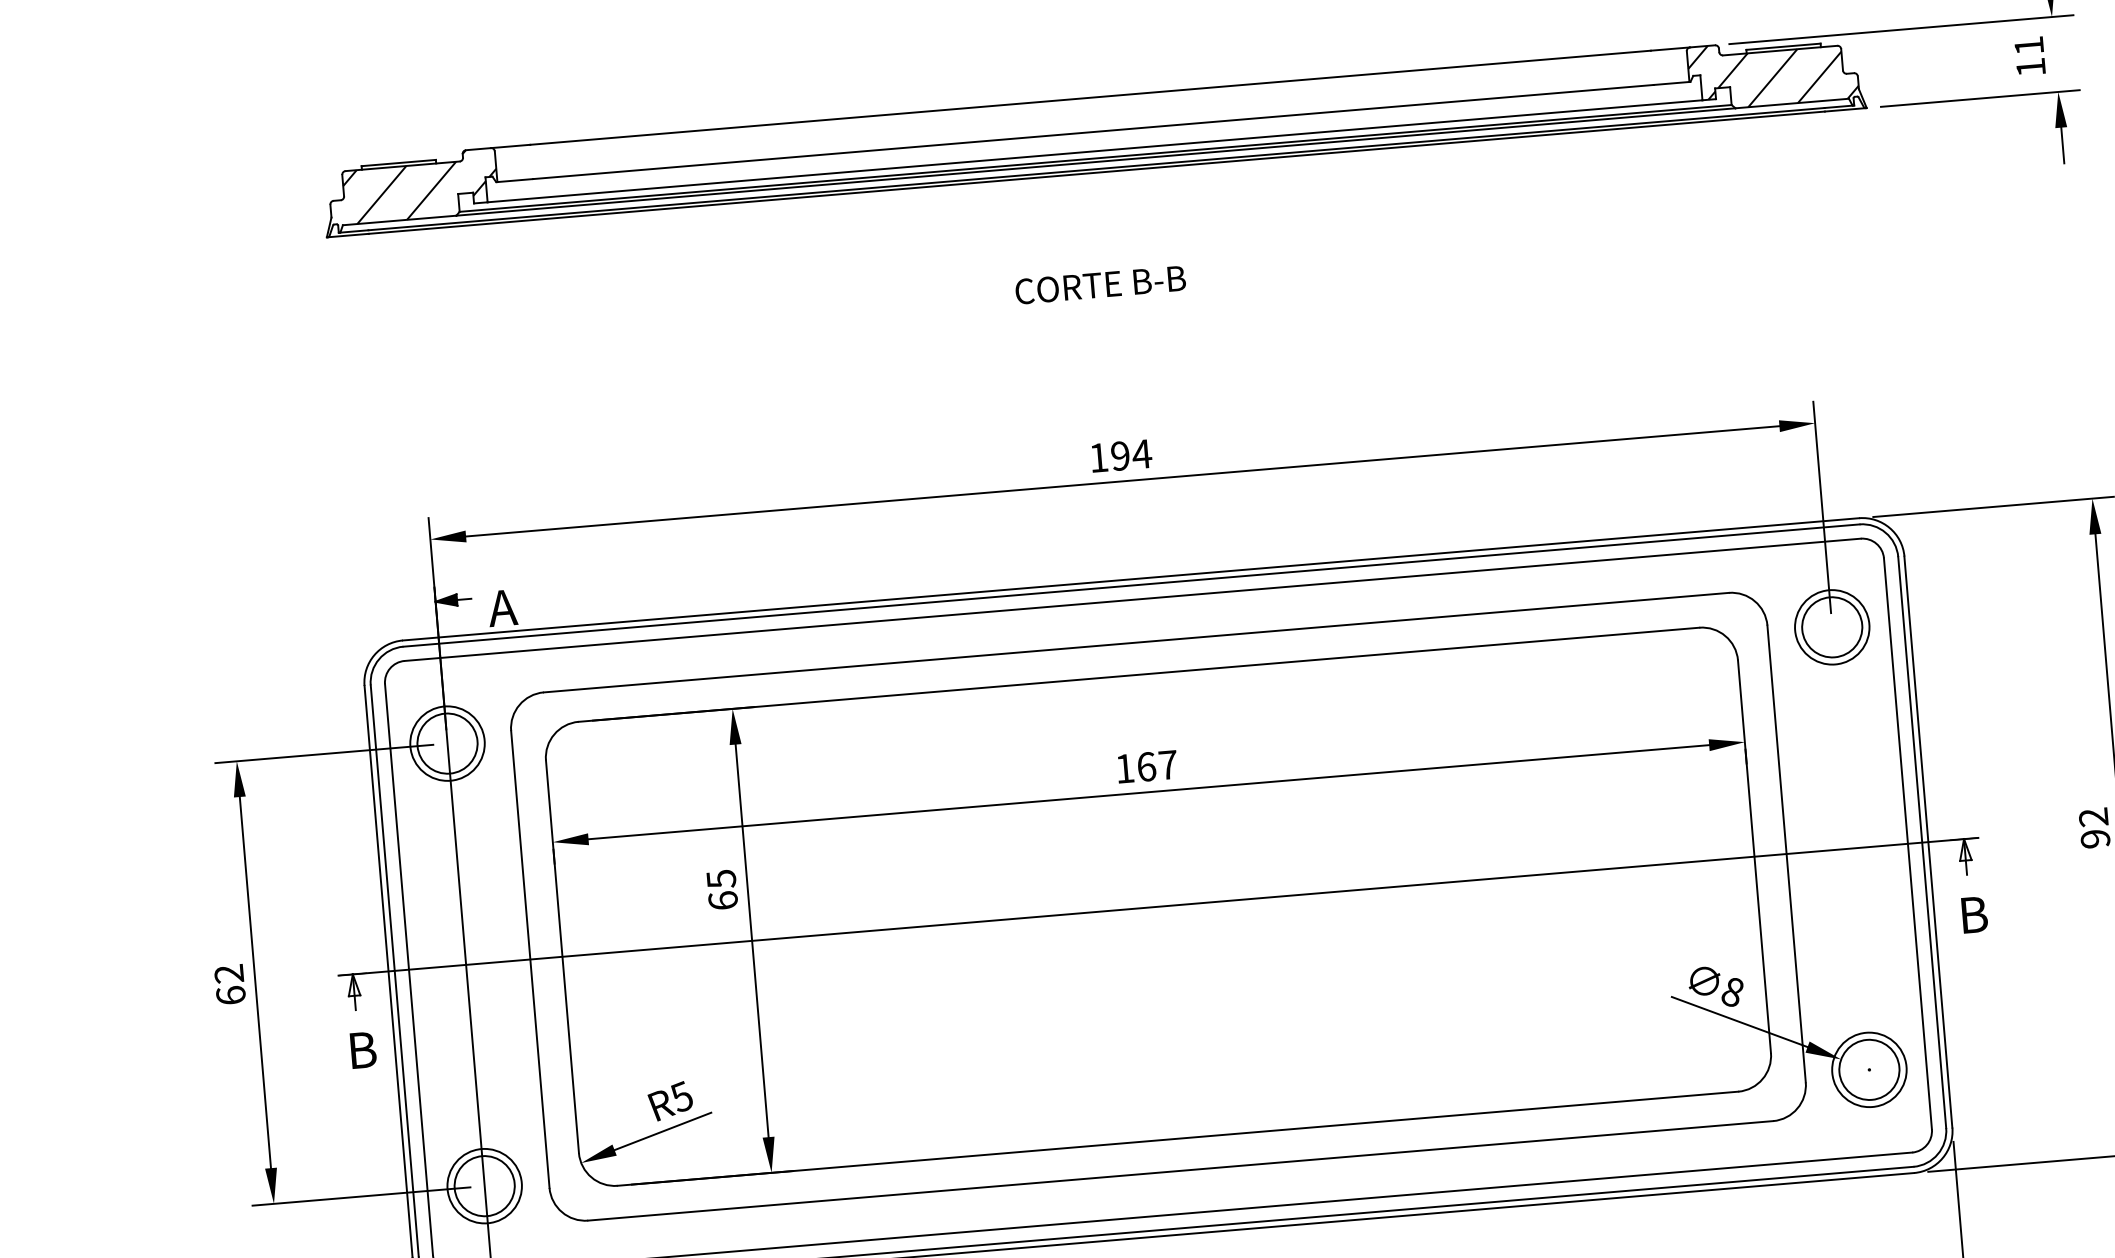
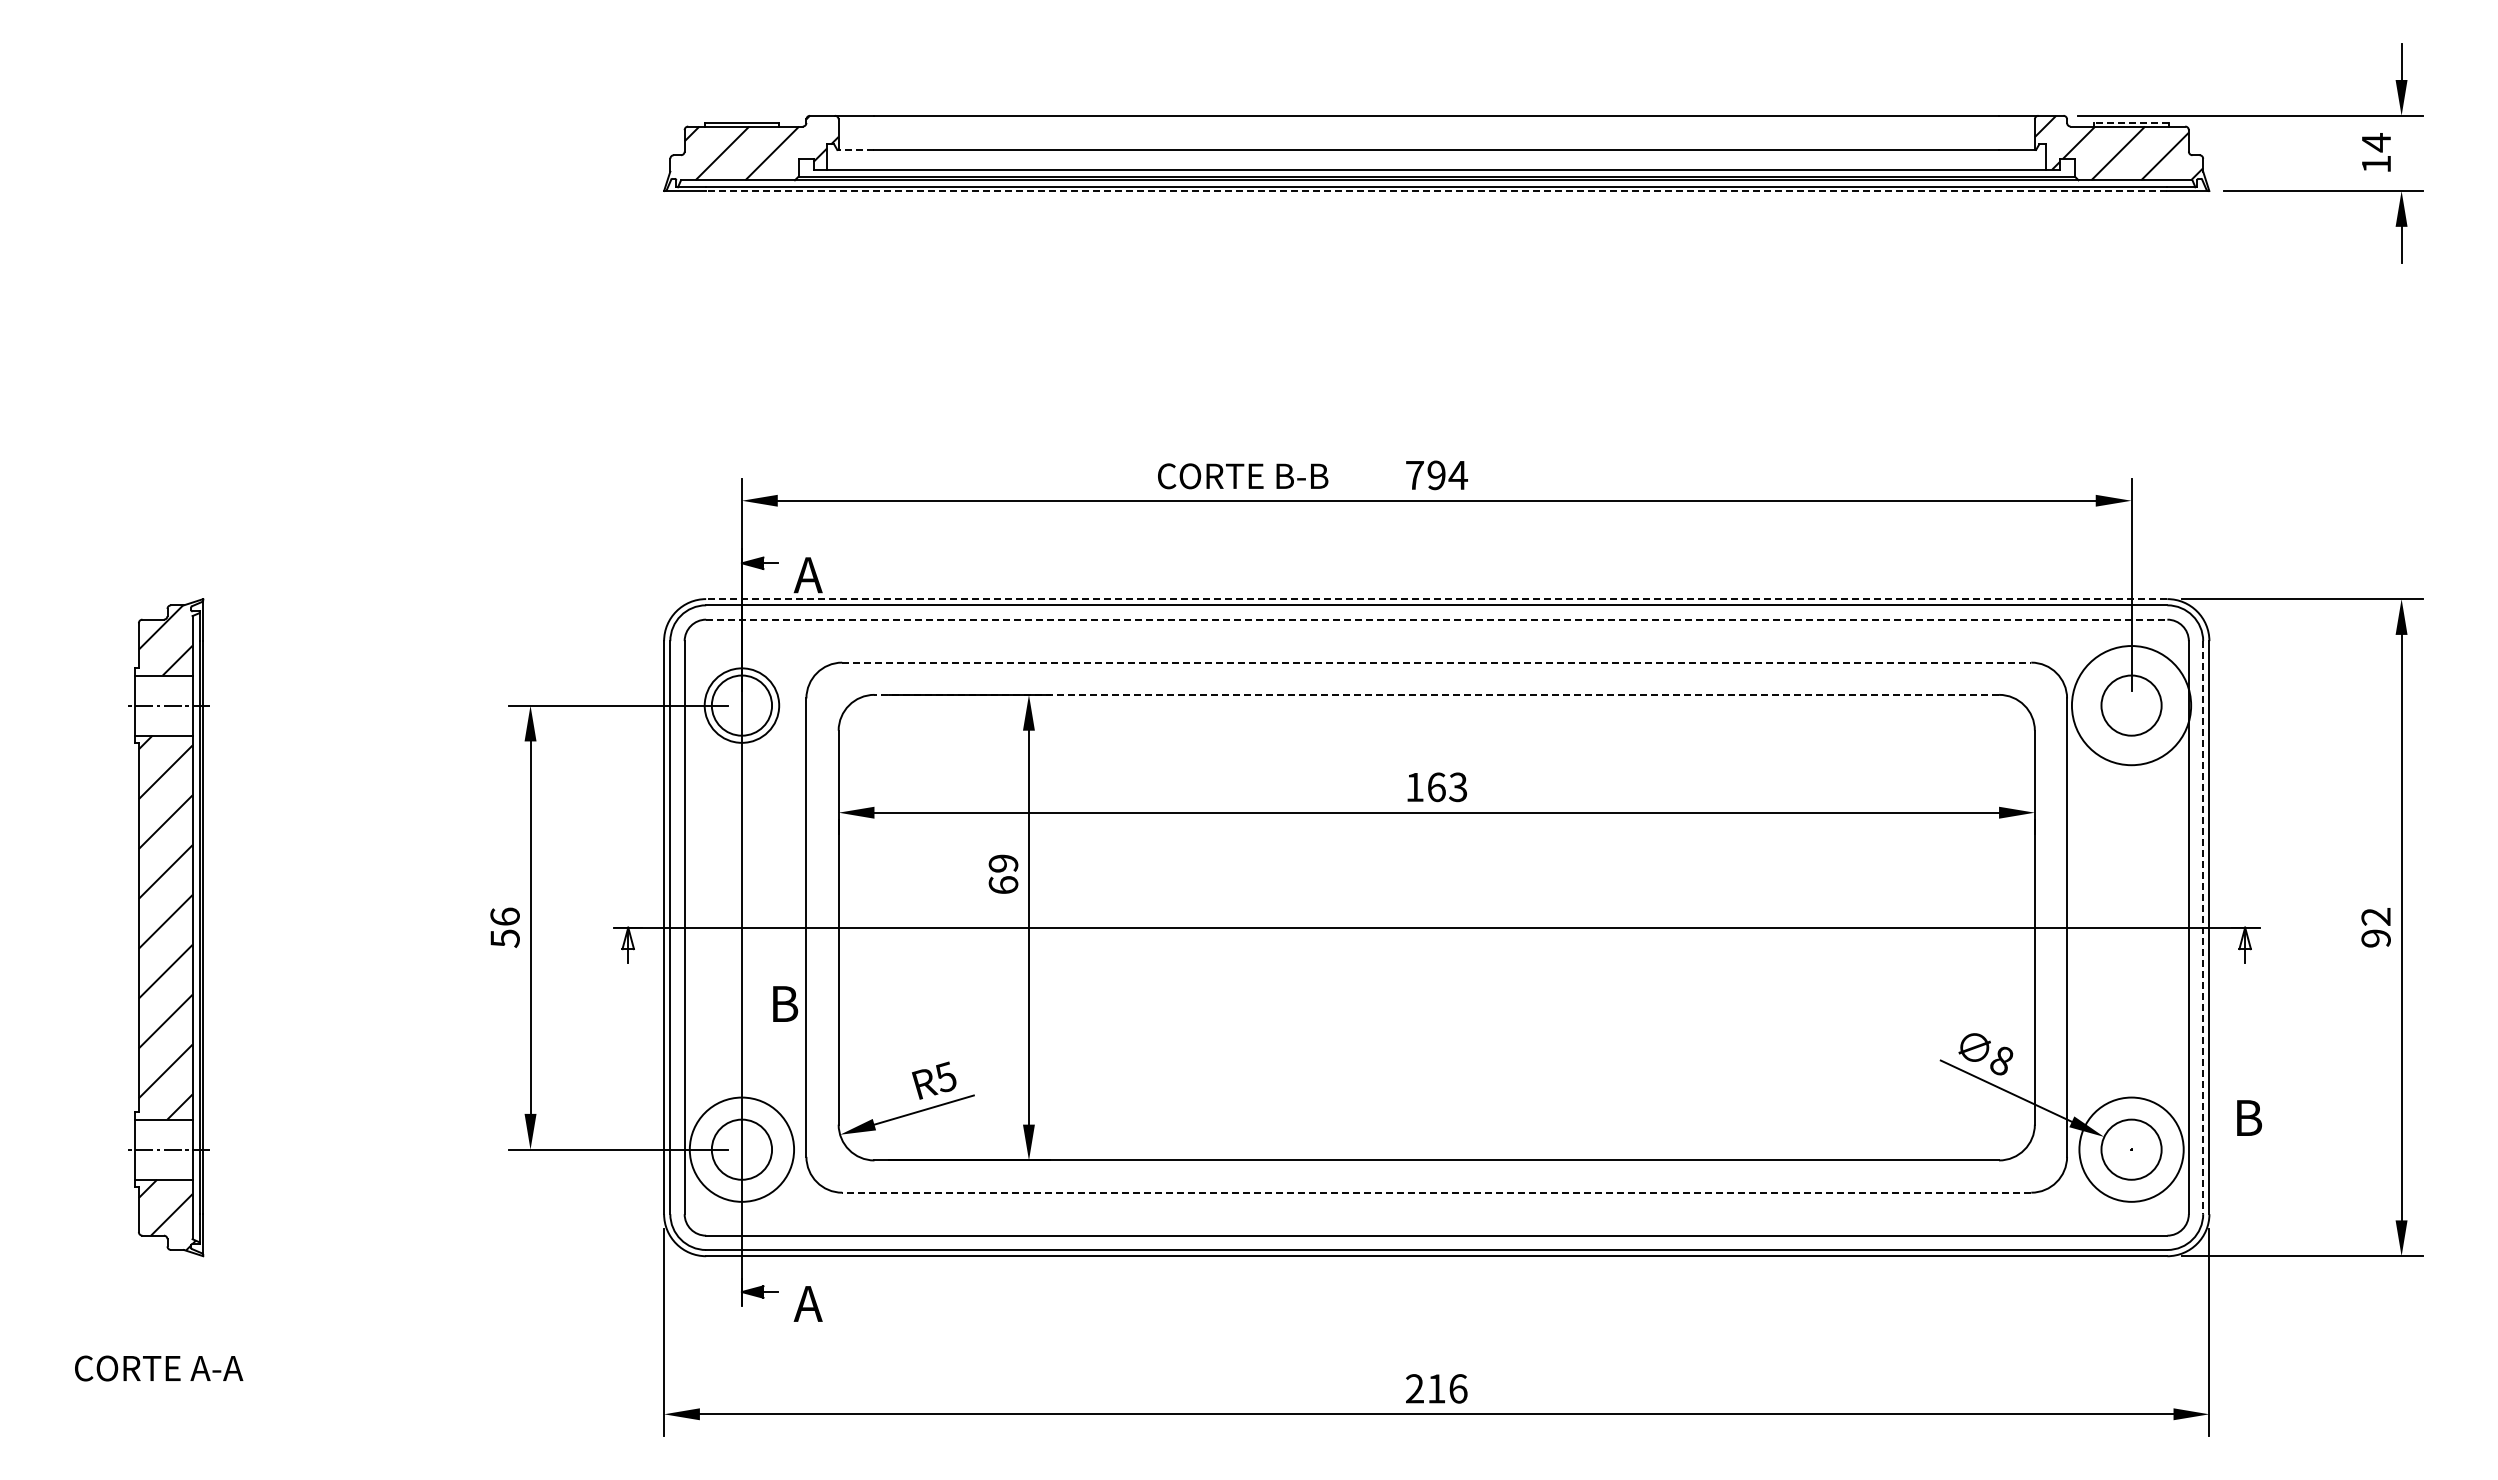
text: (2029, 45) -> (2376, 142), 11 -> 14
line: (1783, 46) -> (2131, 122), solid -> dashed
line: (1096, 173) -> (1436, 191), solid -> dashed
line: (515, 180) -> (856, 150), solid -> dashed
text: (1101, 285) -> (1243, 476), moved
text: (1098, 458) -> (1414, 475), 194 -> 794
line: (1130, 579) -> (1436, 599), solid -> dashed
line: (1132, 599) -> (1436, 619), solid -> dashed
circle: (1832, 627) -> (2131, 705), size x1.6
line: (1136, 642) -> (1436, 662), solid -> dashed
line: (1138, 674) -> (1436, 694), solid -> dashed
text: (1168, 765) -> (1458, 787), 167 -> 163
line: (1922, 842) -> (2203, 927), solid -> dashed
text: (721, 879) -> (1003, 863), 65 -> 69
text: (1974, 914) -> (2249, 1117), moved
text: (229, 984) -> (504, 927), 62 -> 56
text: (363, 1049) -> (785, 1003), moved
circle: (1869, 1069) -> (2131, 1149), size x1.4
line: (1180, 1170) -> (1436, 1192), solid -> dashed
circle: (484, 1185) -> (741, 1149), size x1.4

